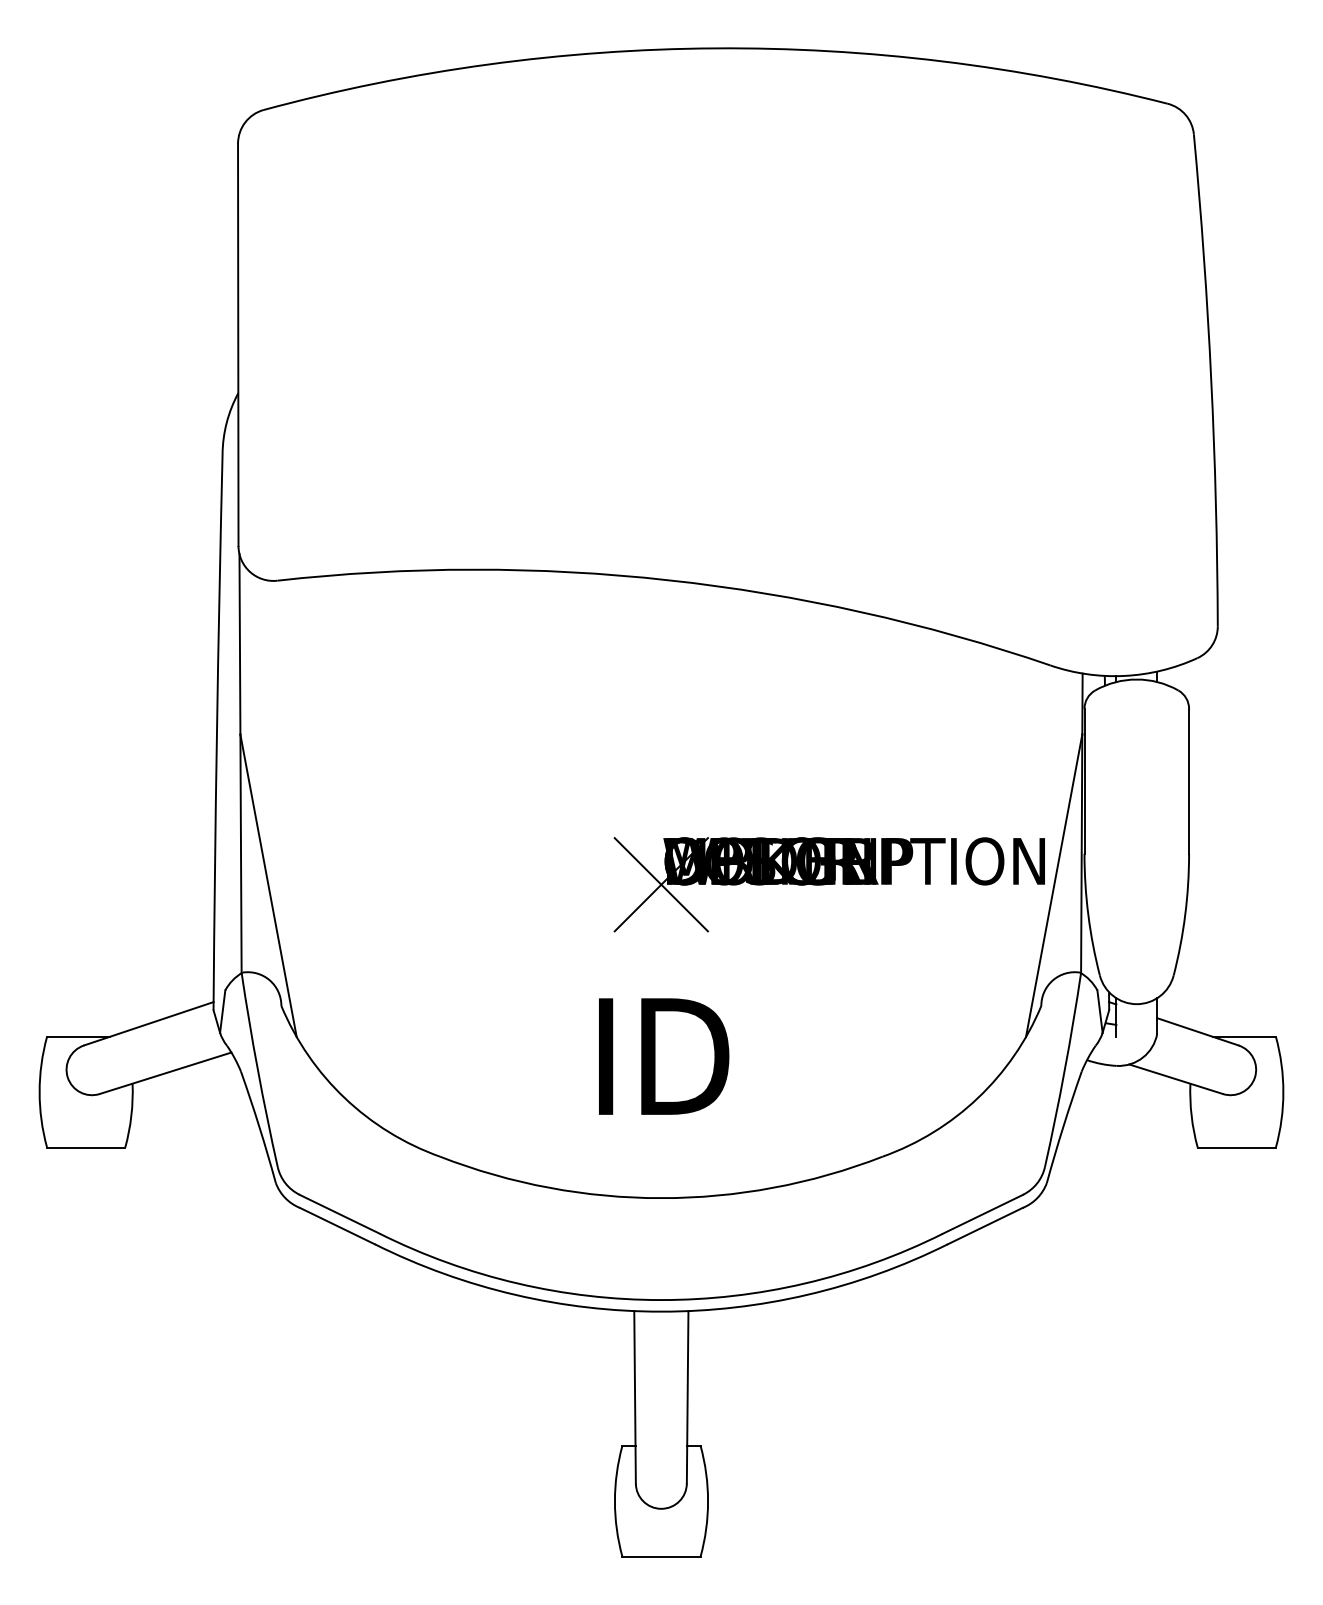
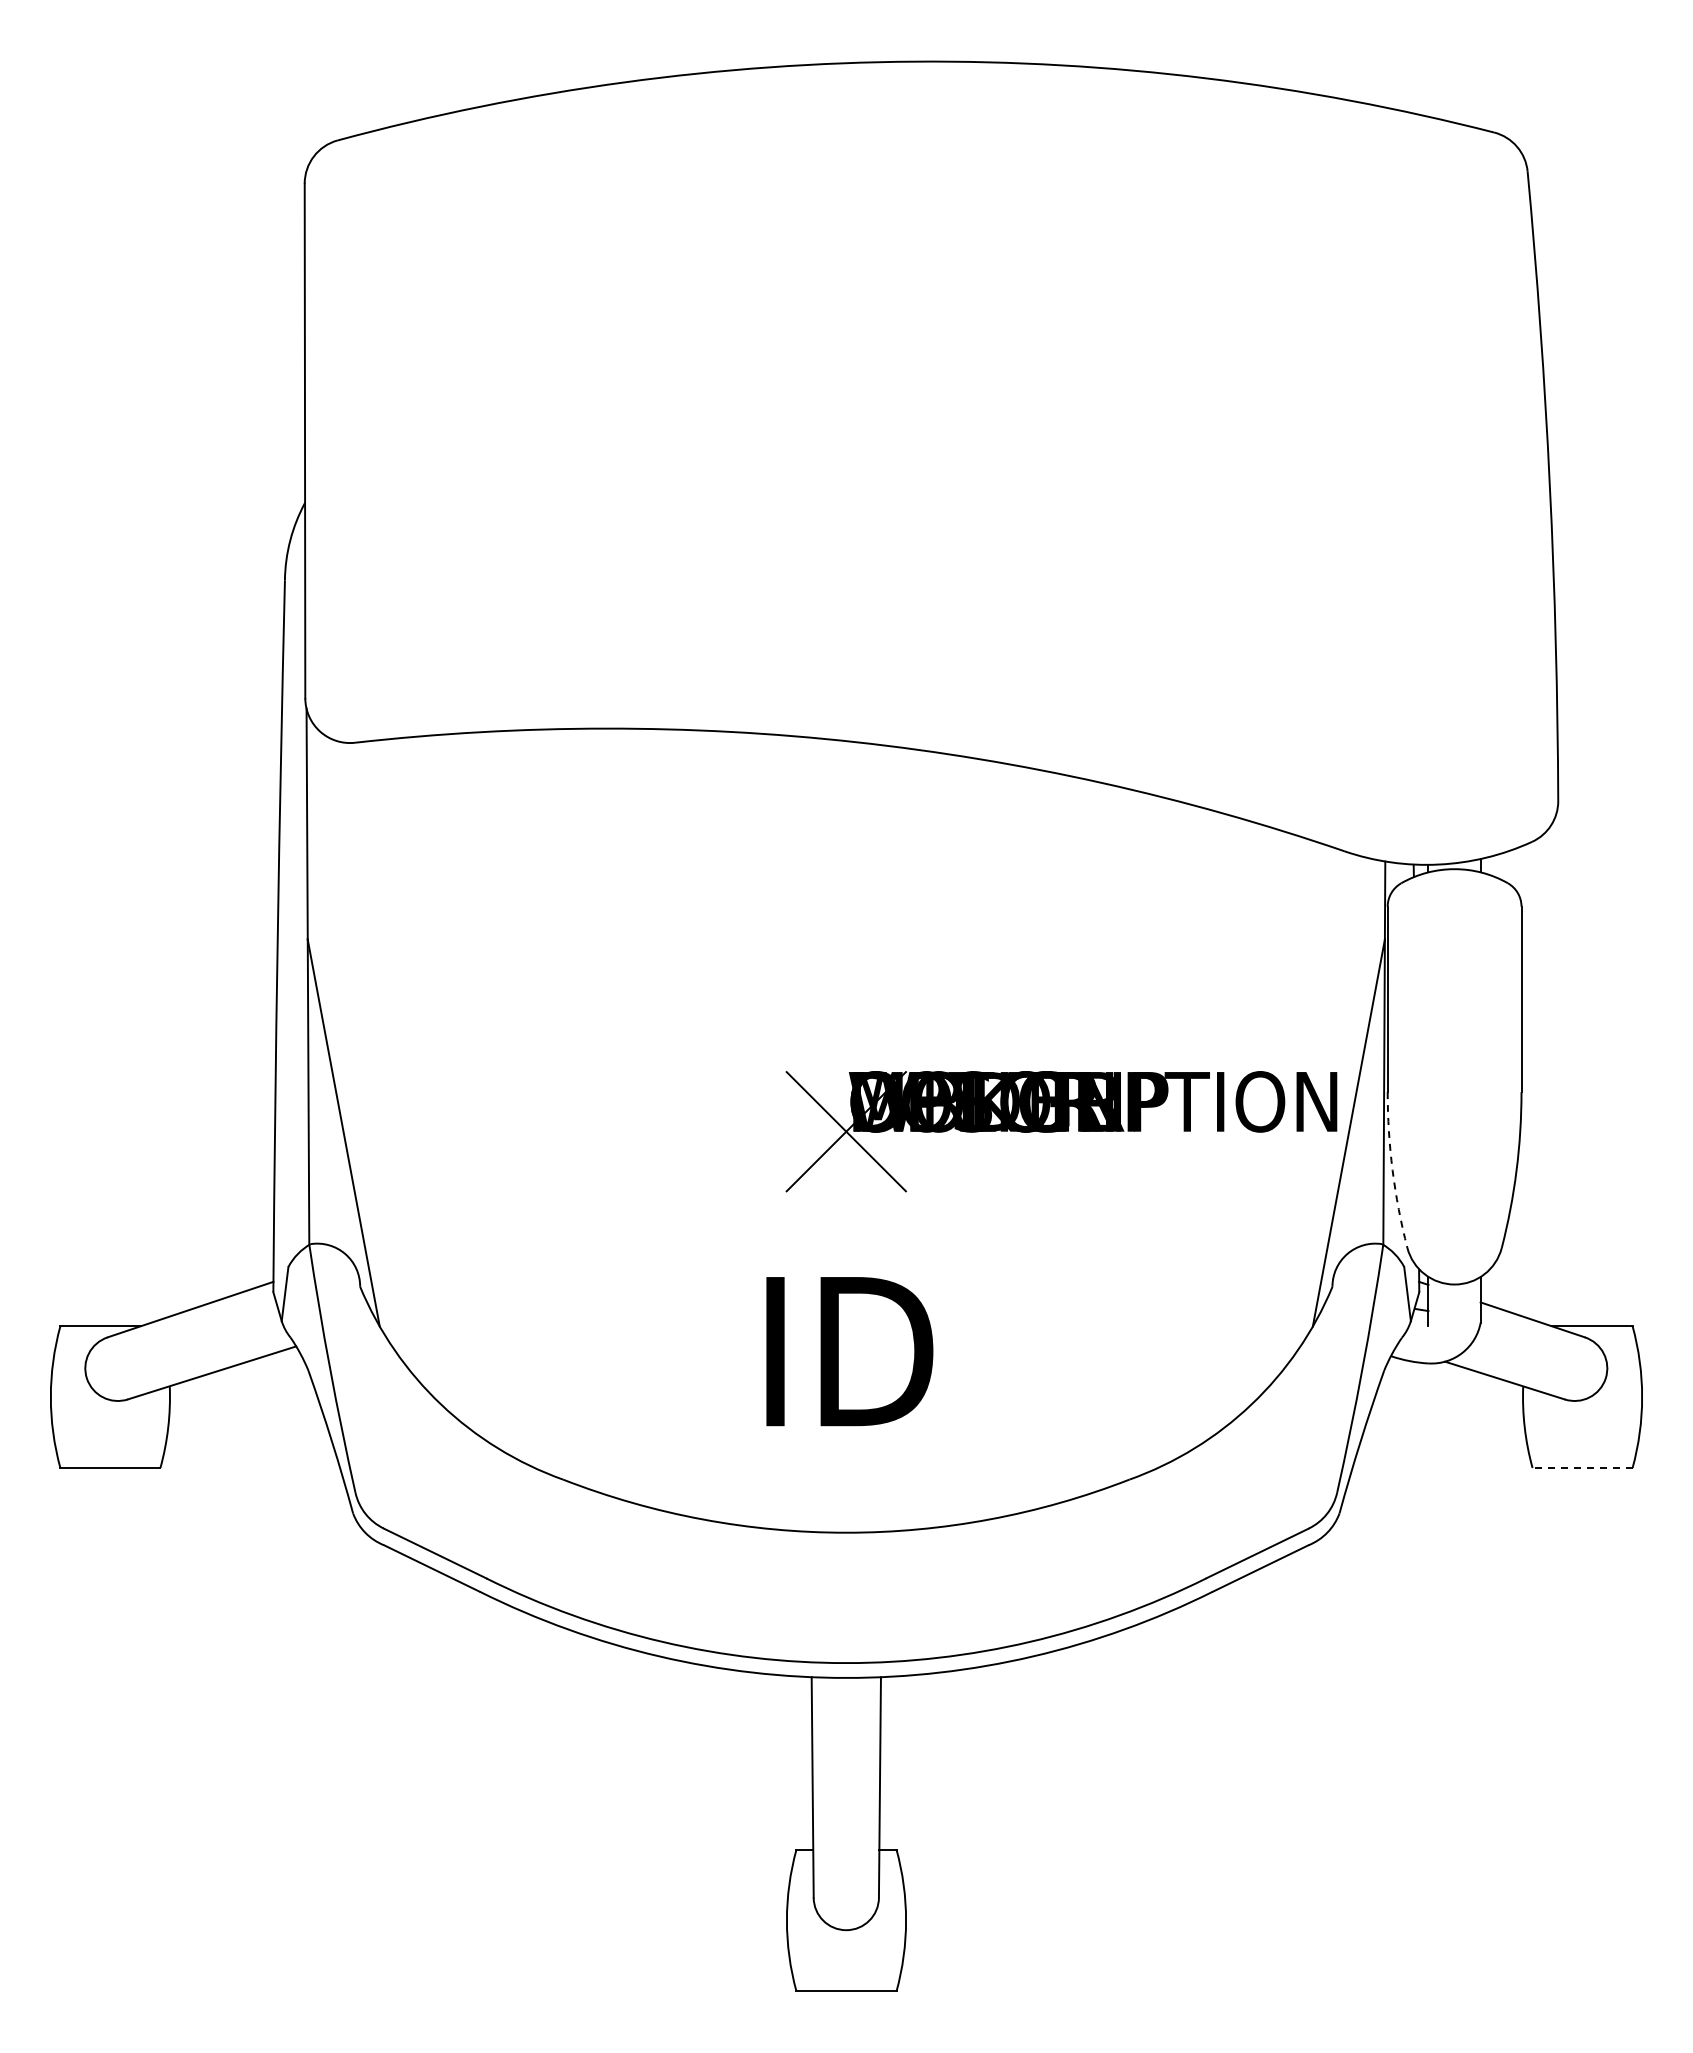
arc: (1088, 915) -> (1392, 1170), solid -> dashed
line: (1236, 1147) -> (1582, 1467), solid -> dashed

